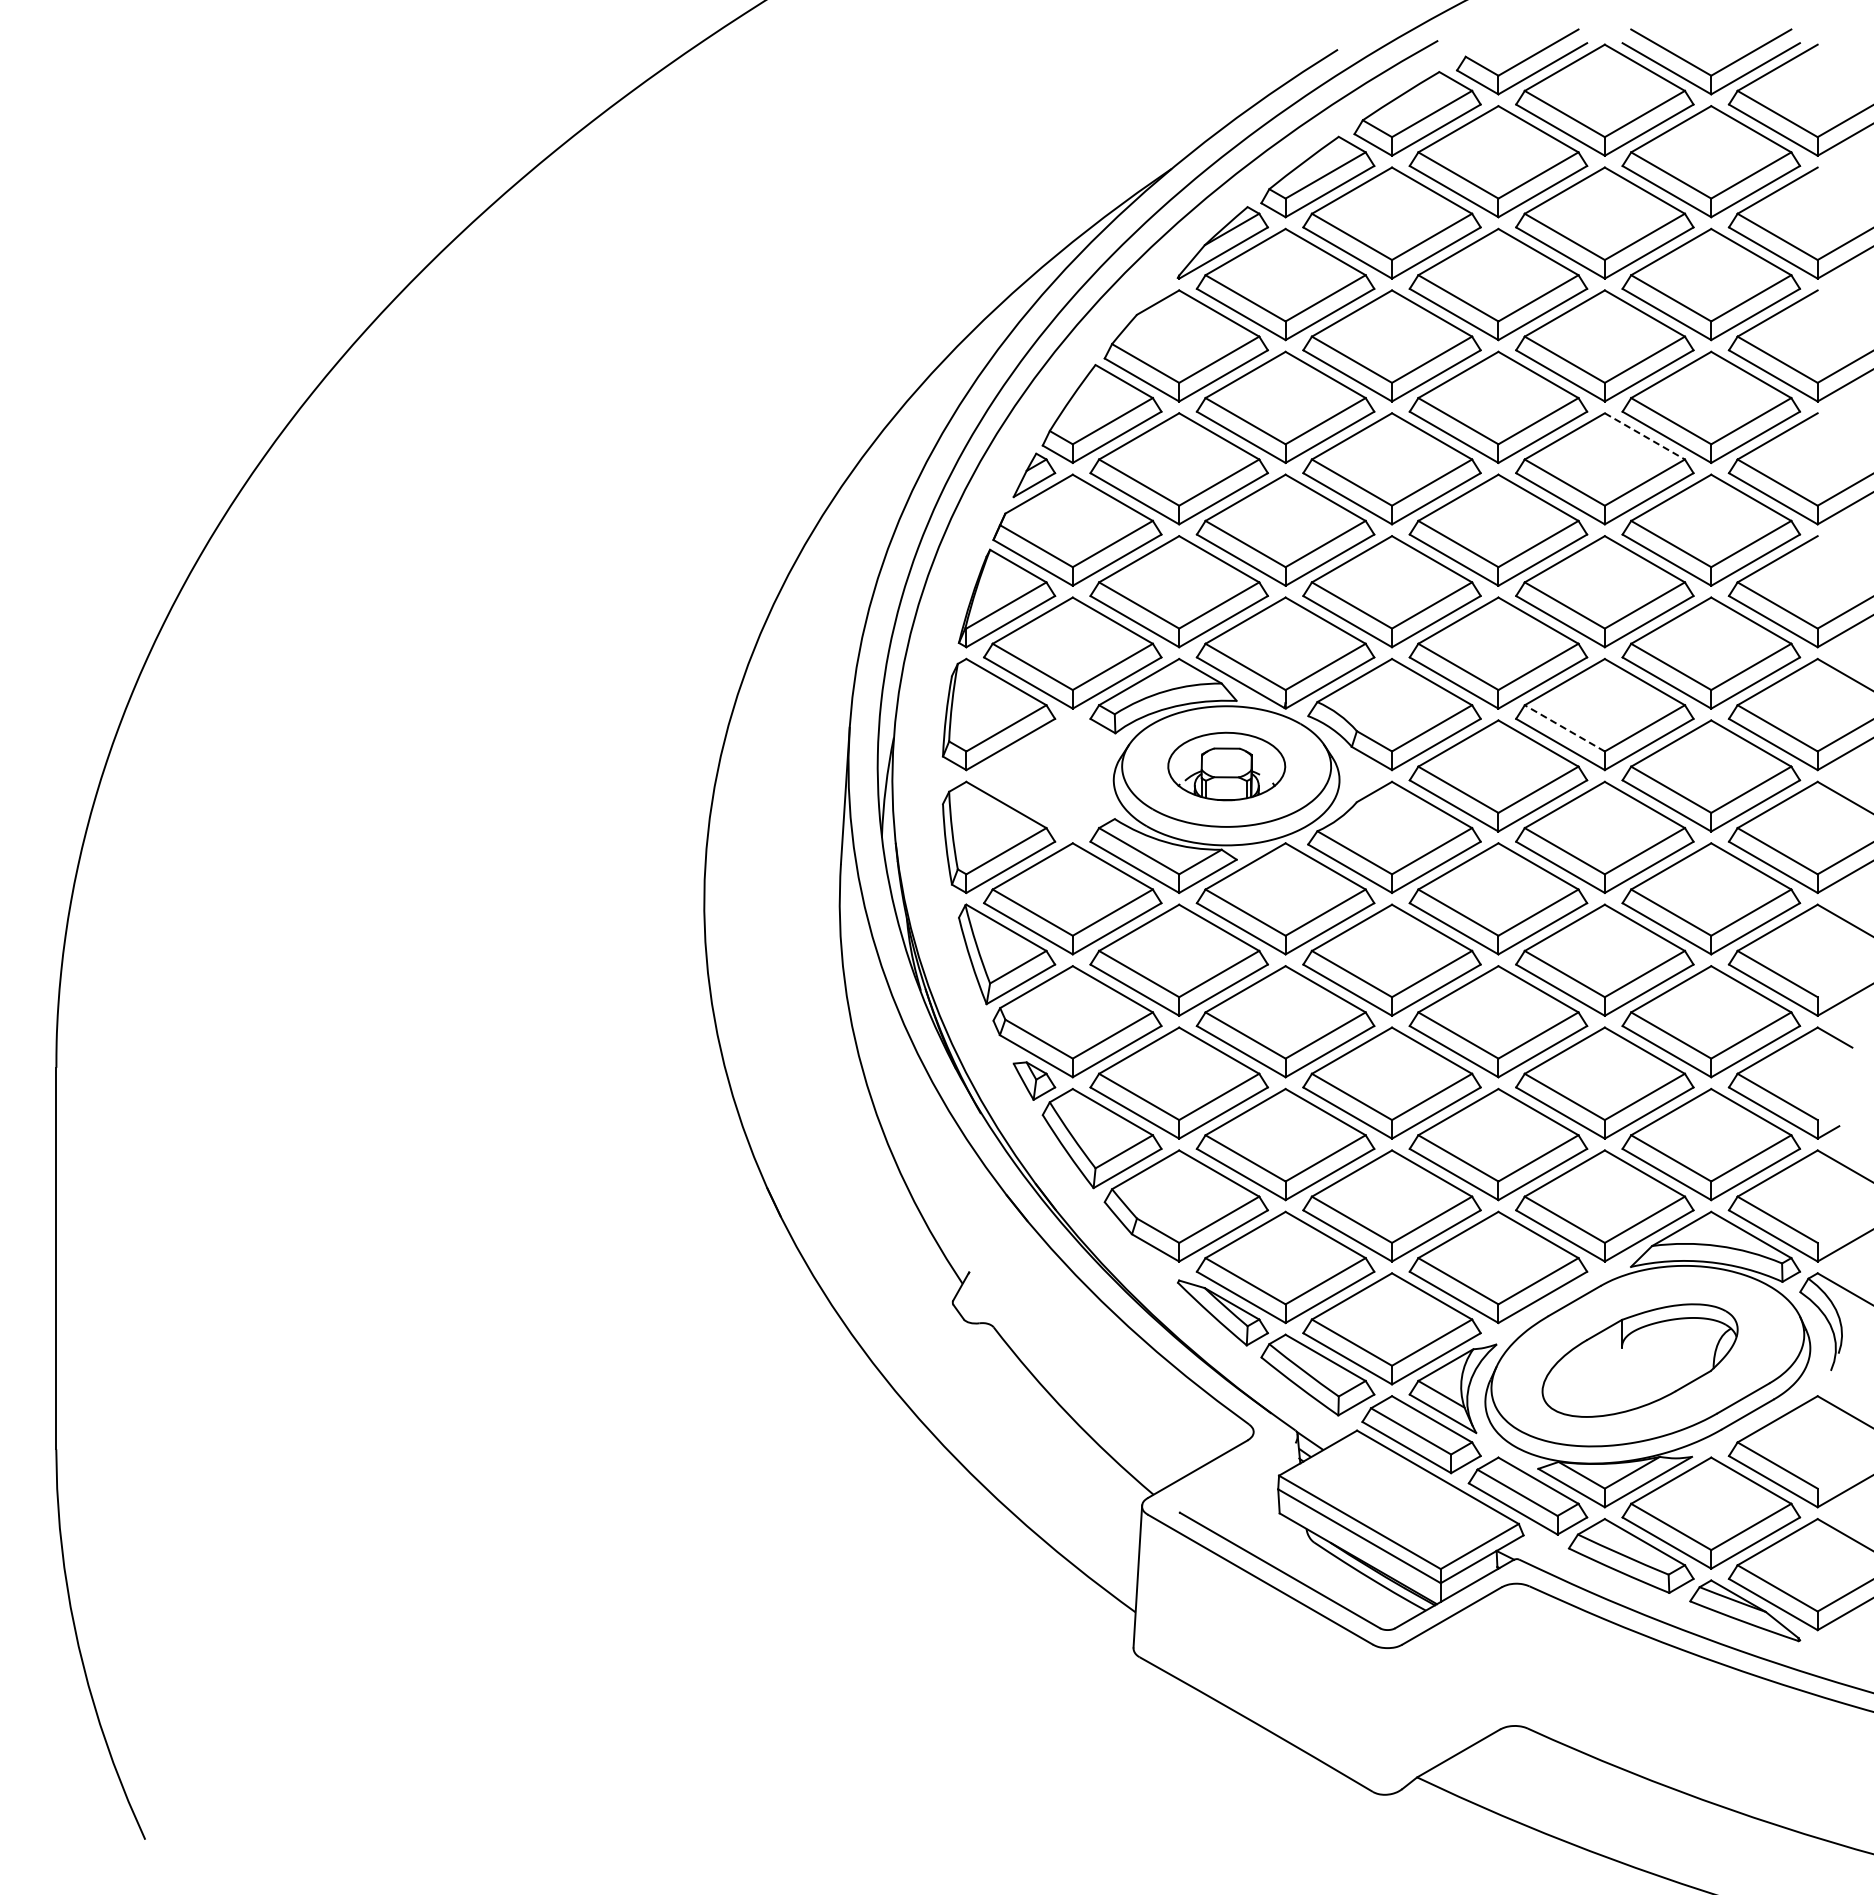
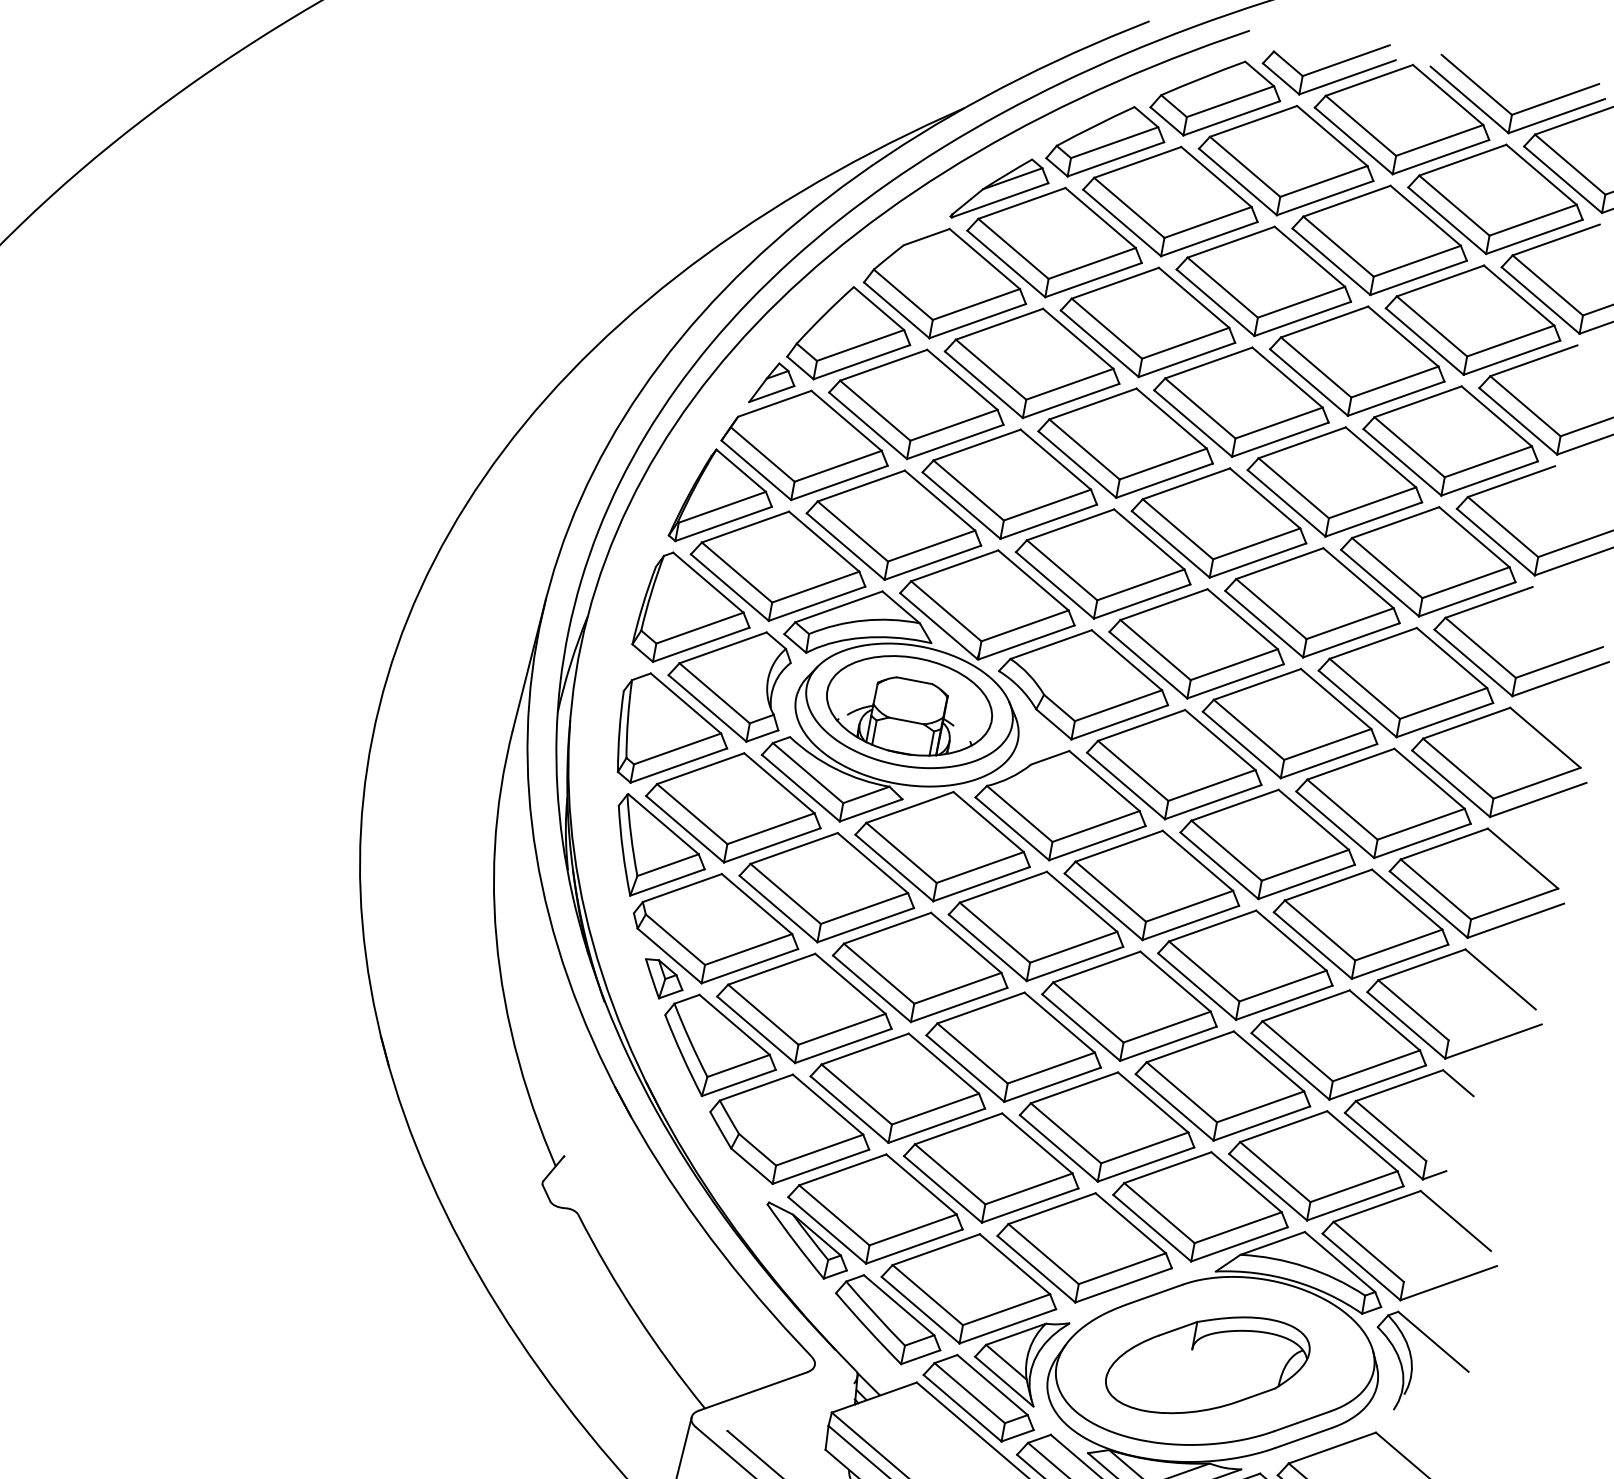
line: (1645, 436) -> (1381, 457), dashed -> solid
line: (1564, 728) -> (1248, 729), dashed -> solid
part: (1226, 766) -> (909, 705), size x1.43
part: (1043, 775) -> (727, 681), added

